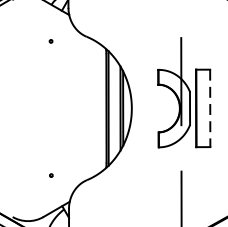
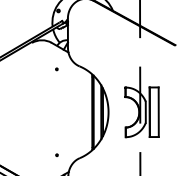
line: (209, 108) -> (158, 112), dashed -> solid

